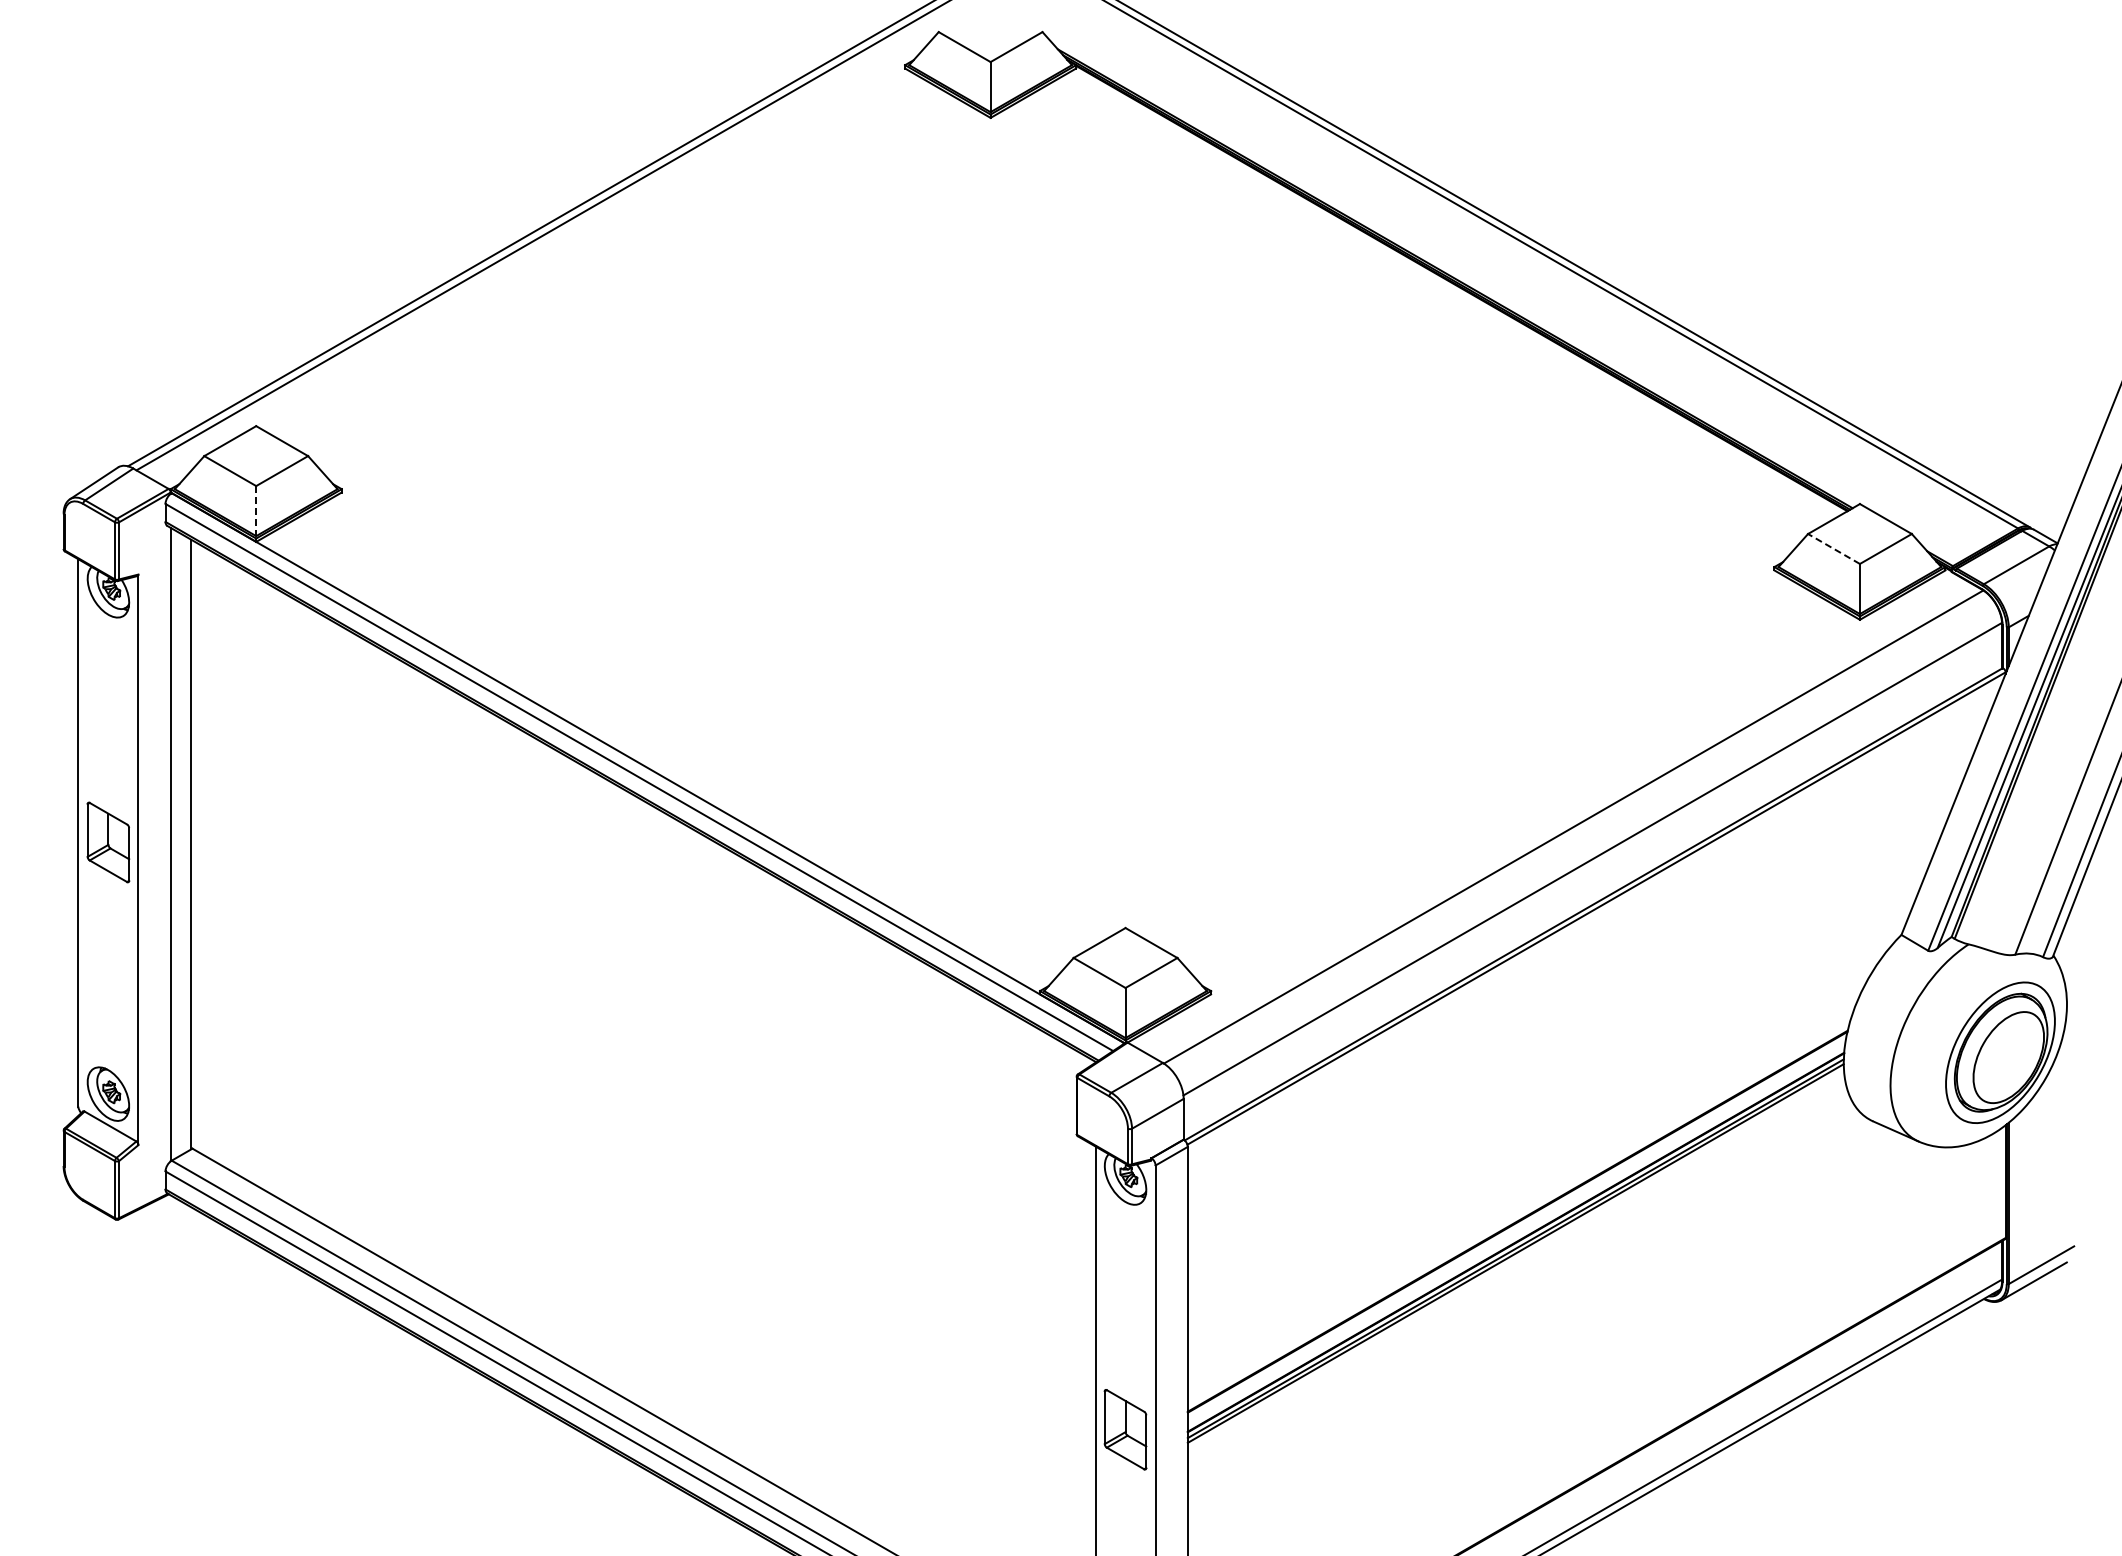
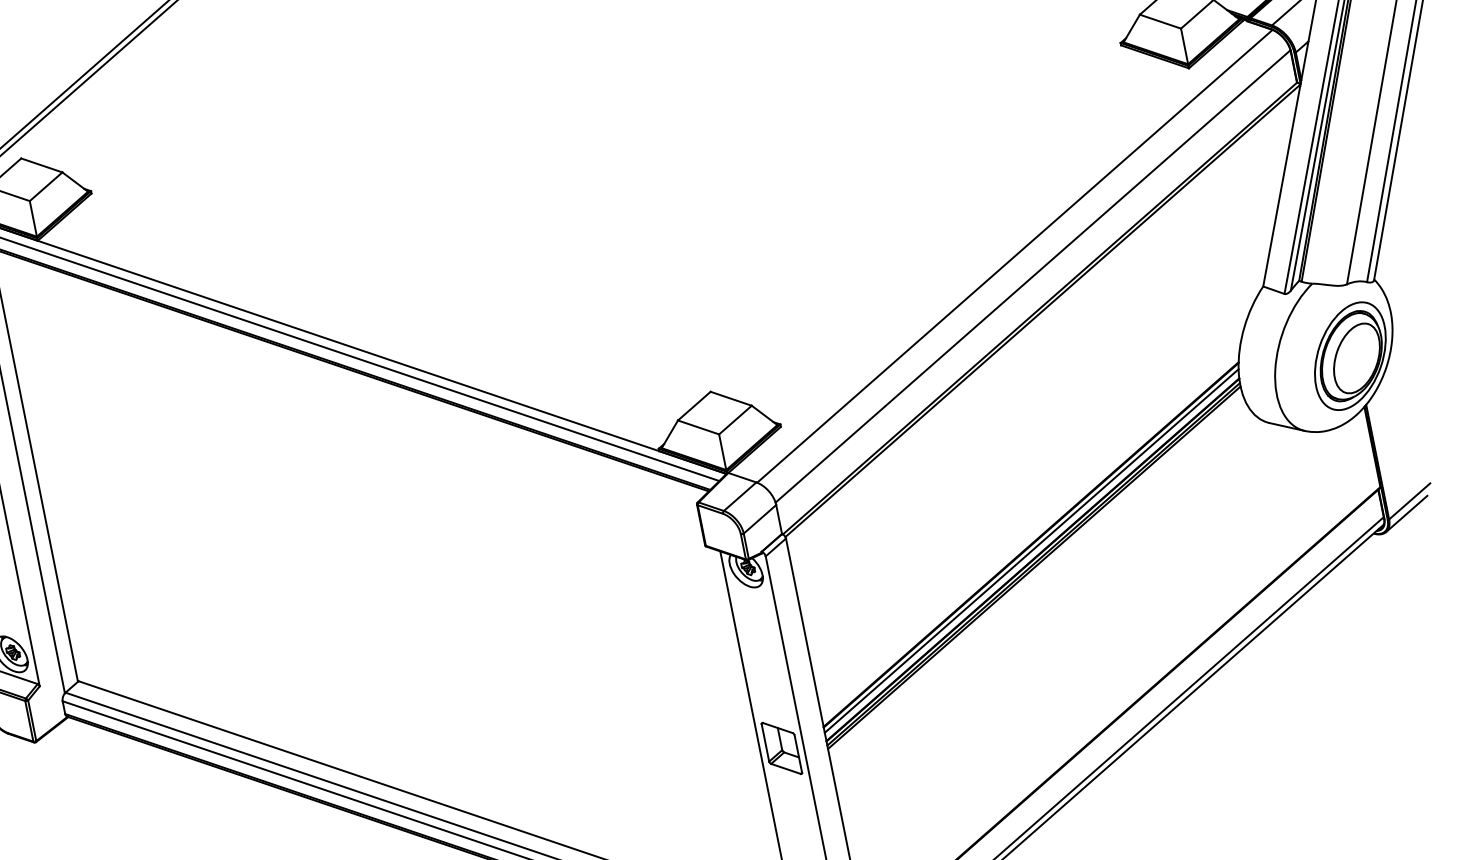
line: (256, 511) -> (33, 219), dashed -> solid
line: (1834, 548) -> (1160, 21), dashed -> solid
line: (1516, 1230) -> (1031, 551), added

